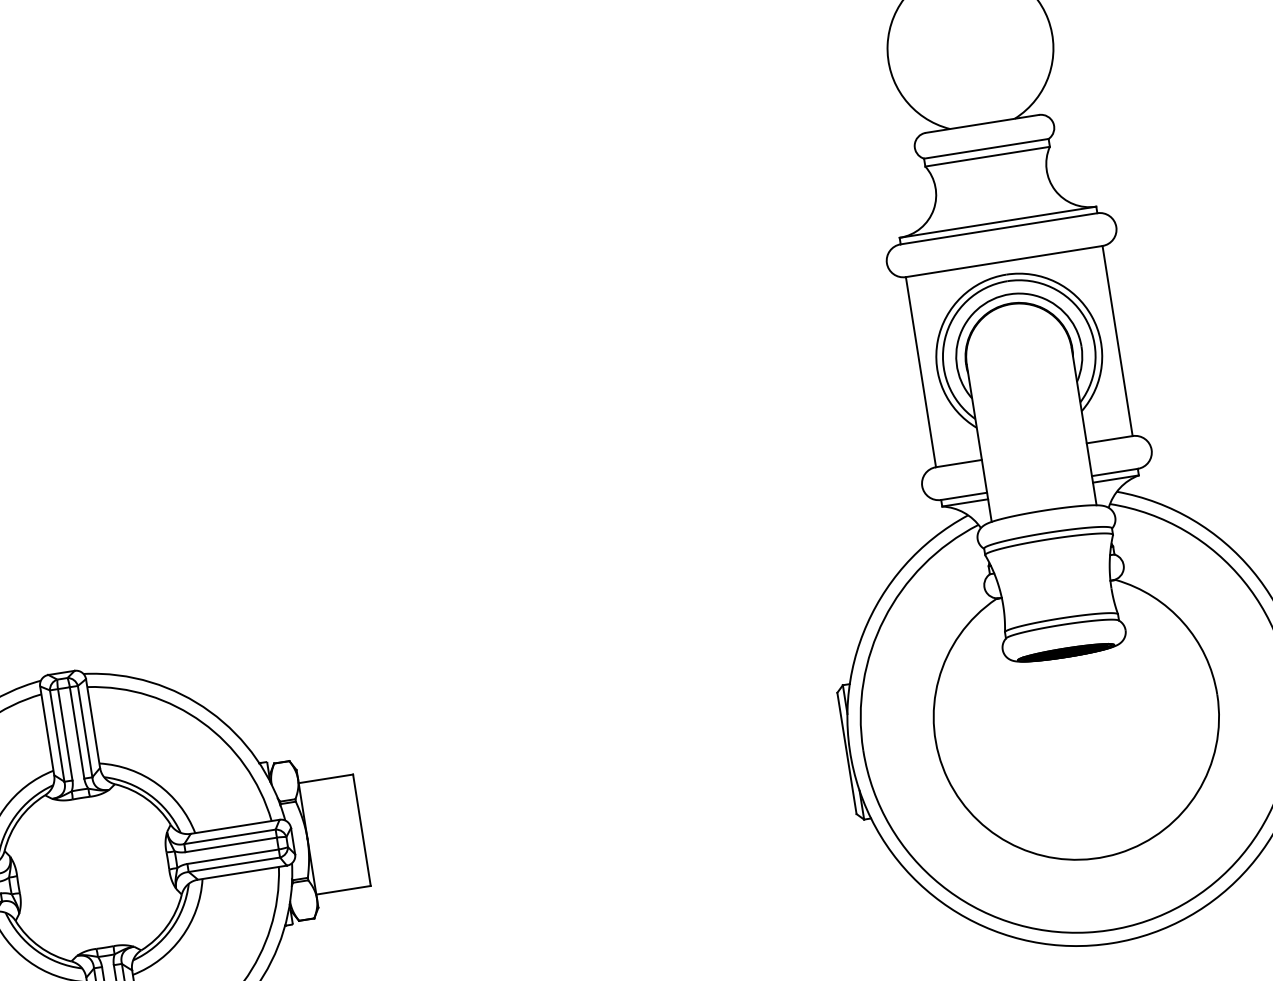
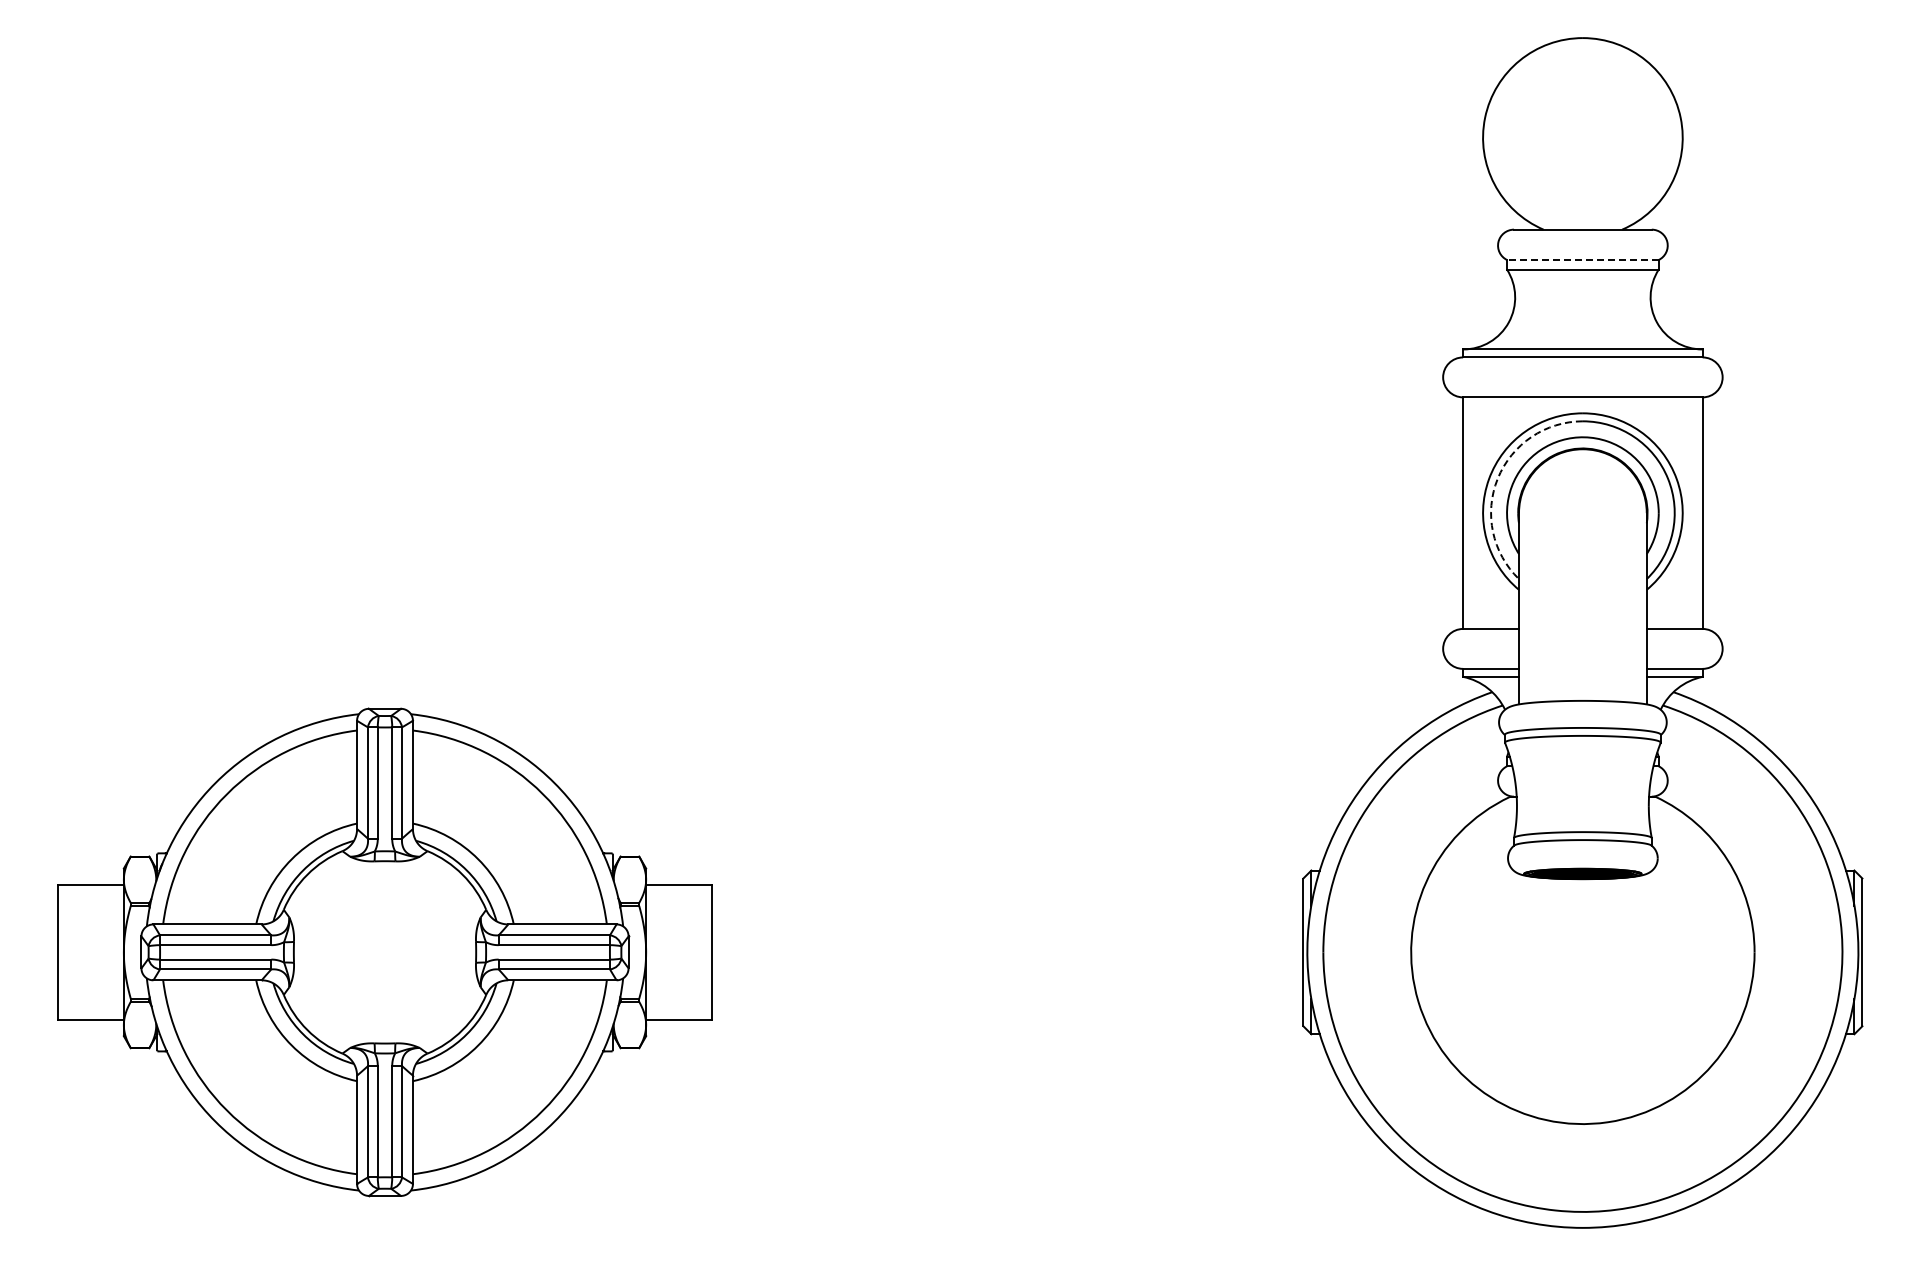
line: (986, 149) -> (1582, 260), solid -> dashed
arc: (944, 339) -> (1497, 478), solid -> dashed

